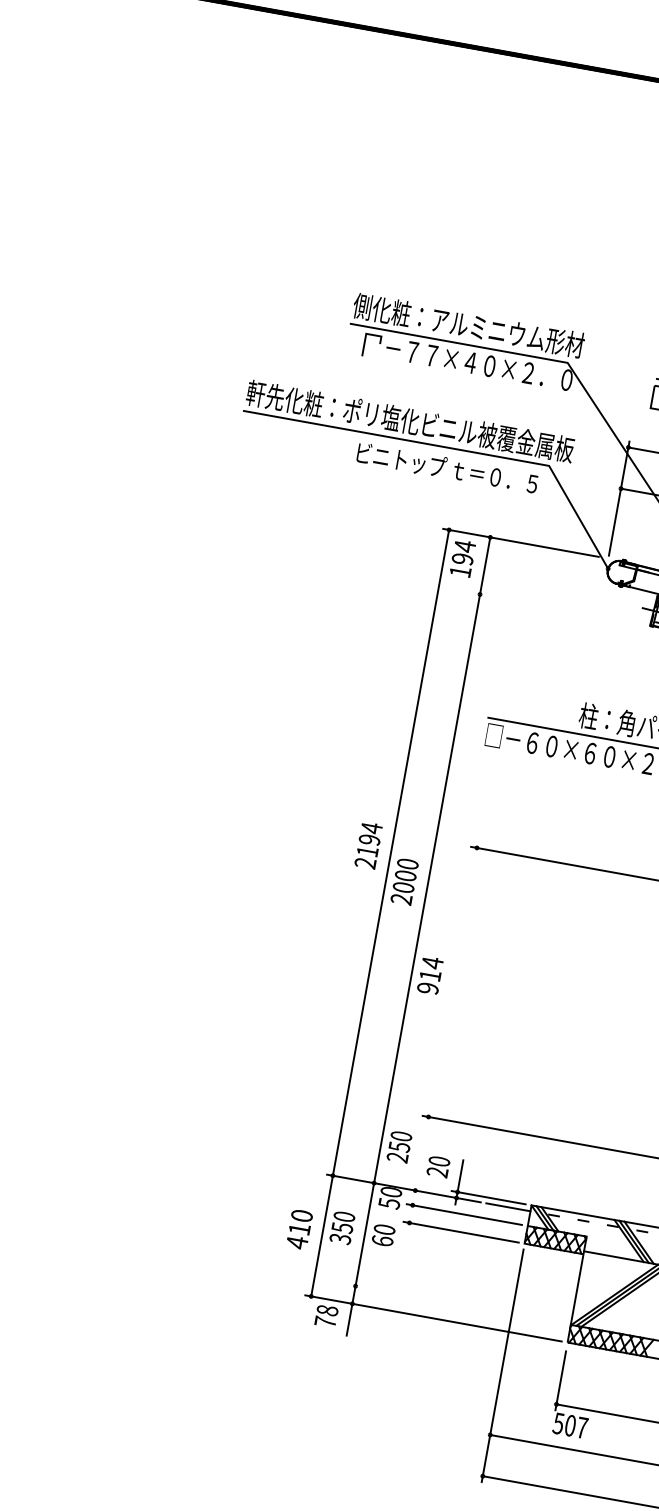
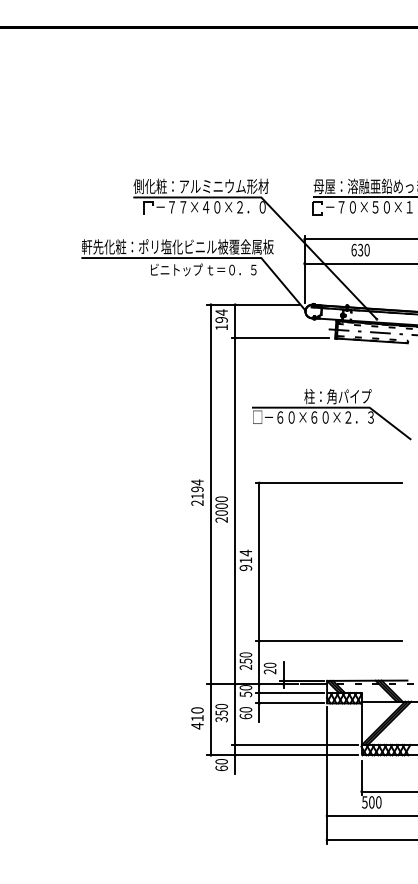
line: (555, 608) -> (279, 338), added
line: (440, 1051) -> (259, 602), added
line: (456, 1303) -> (294, 744), added
text: (326, 1316) -> (221, 765), 78 -> 60
text: (581, 1427) -> (378, 802), 507 -> 500

